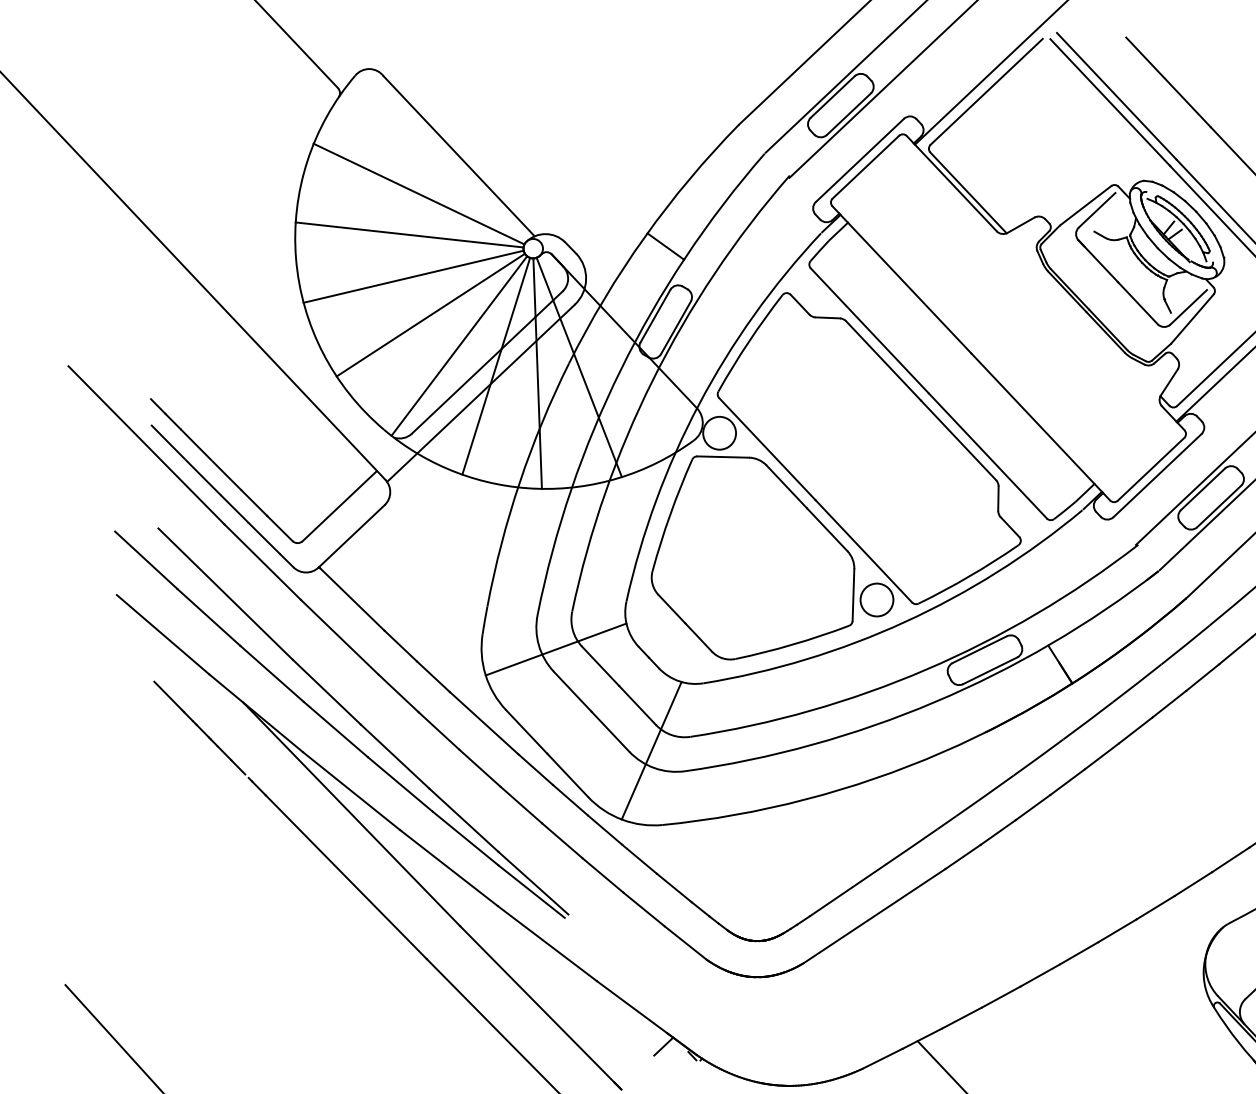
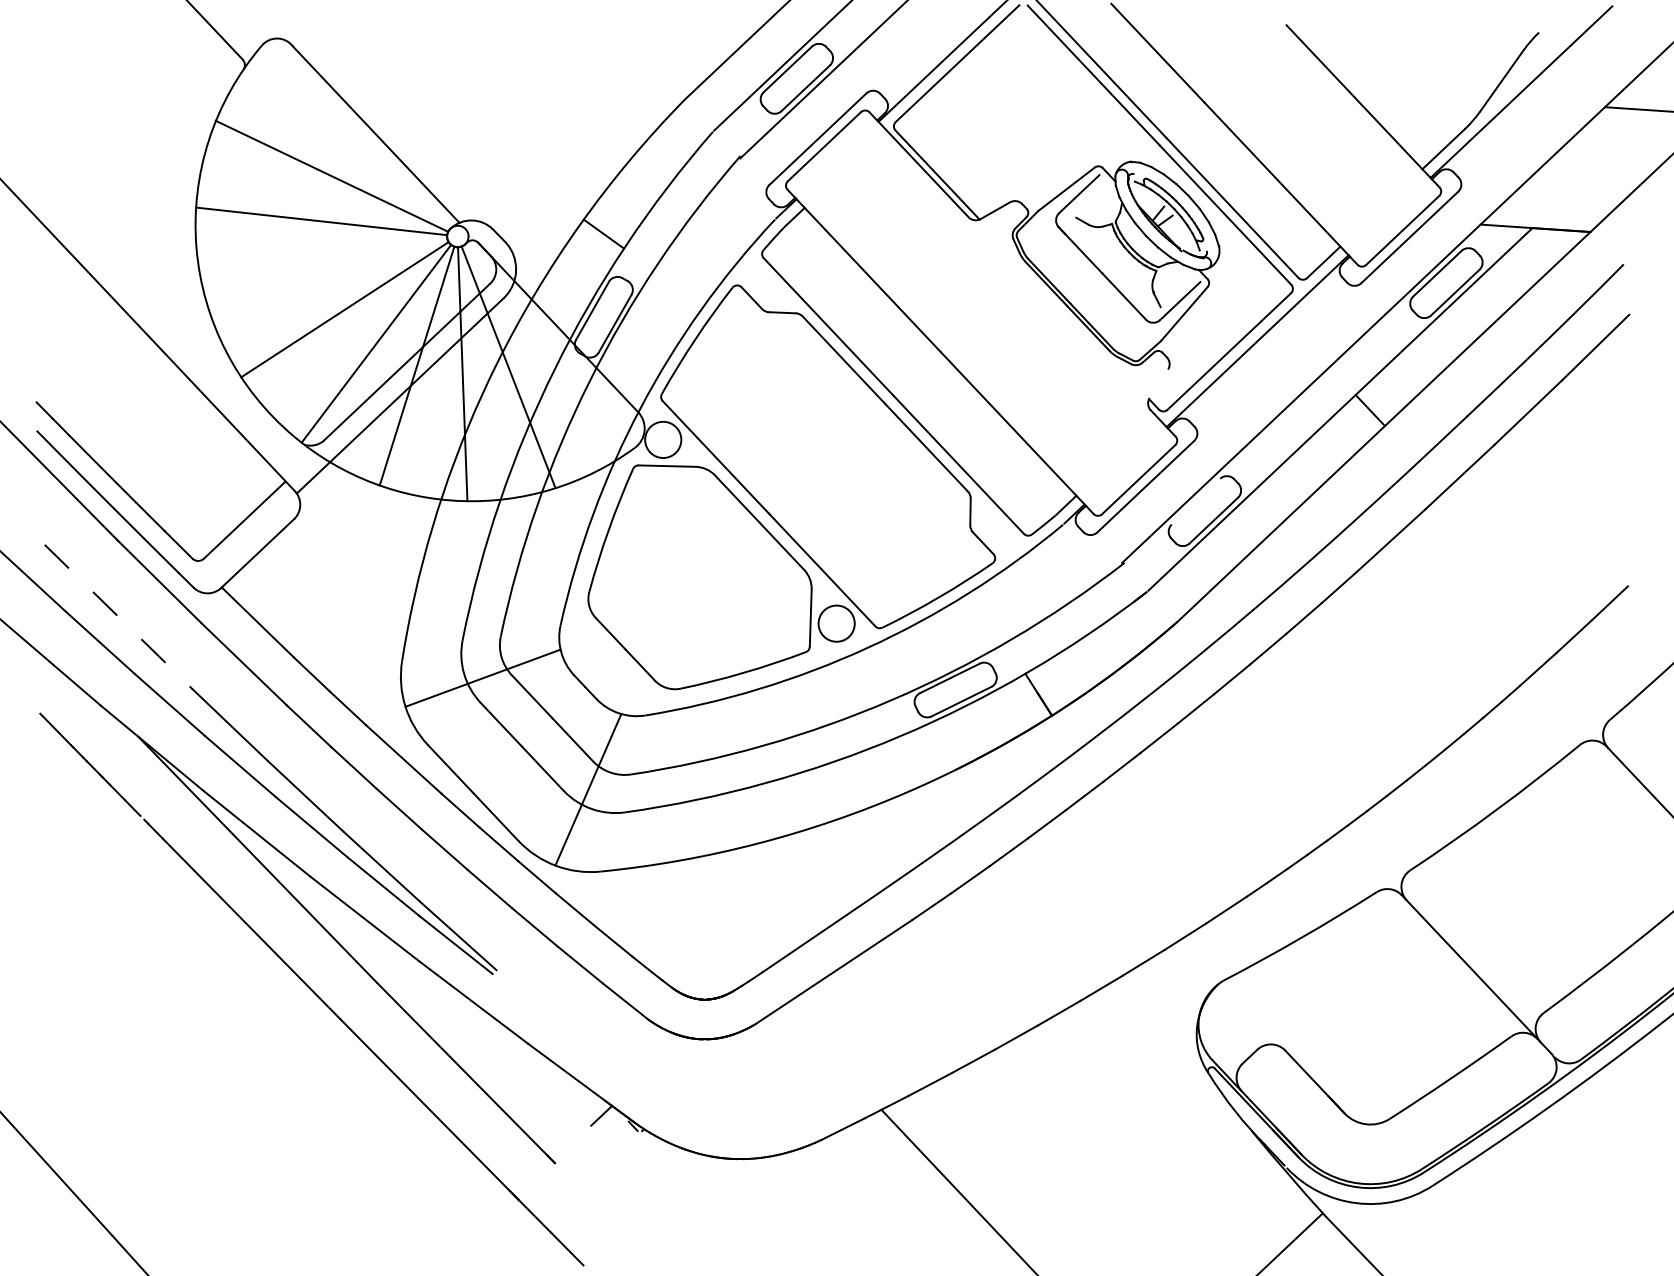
line: (413, 276) -> (325, 267), removed
line: (1169, 382) -> (1158, 383), removed
line: (1202, 489) -> (1195, 501), removed
line: (226, 594) -> (119, 617), solid -> dashed

